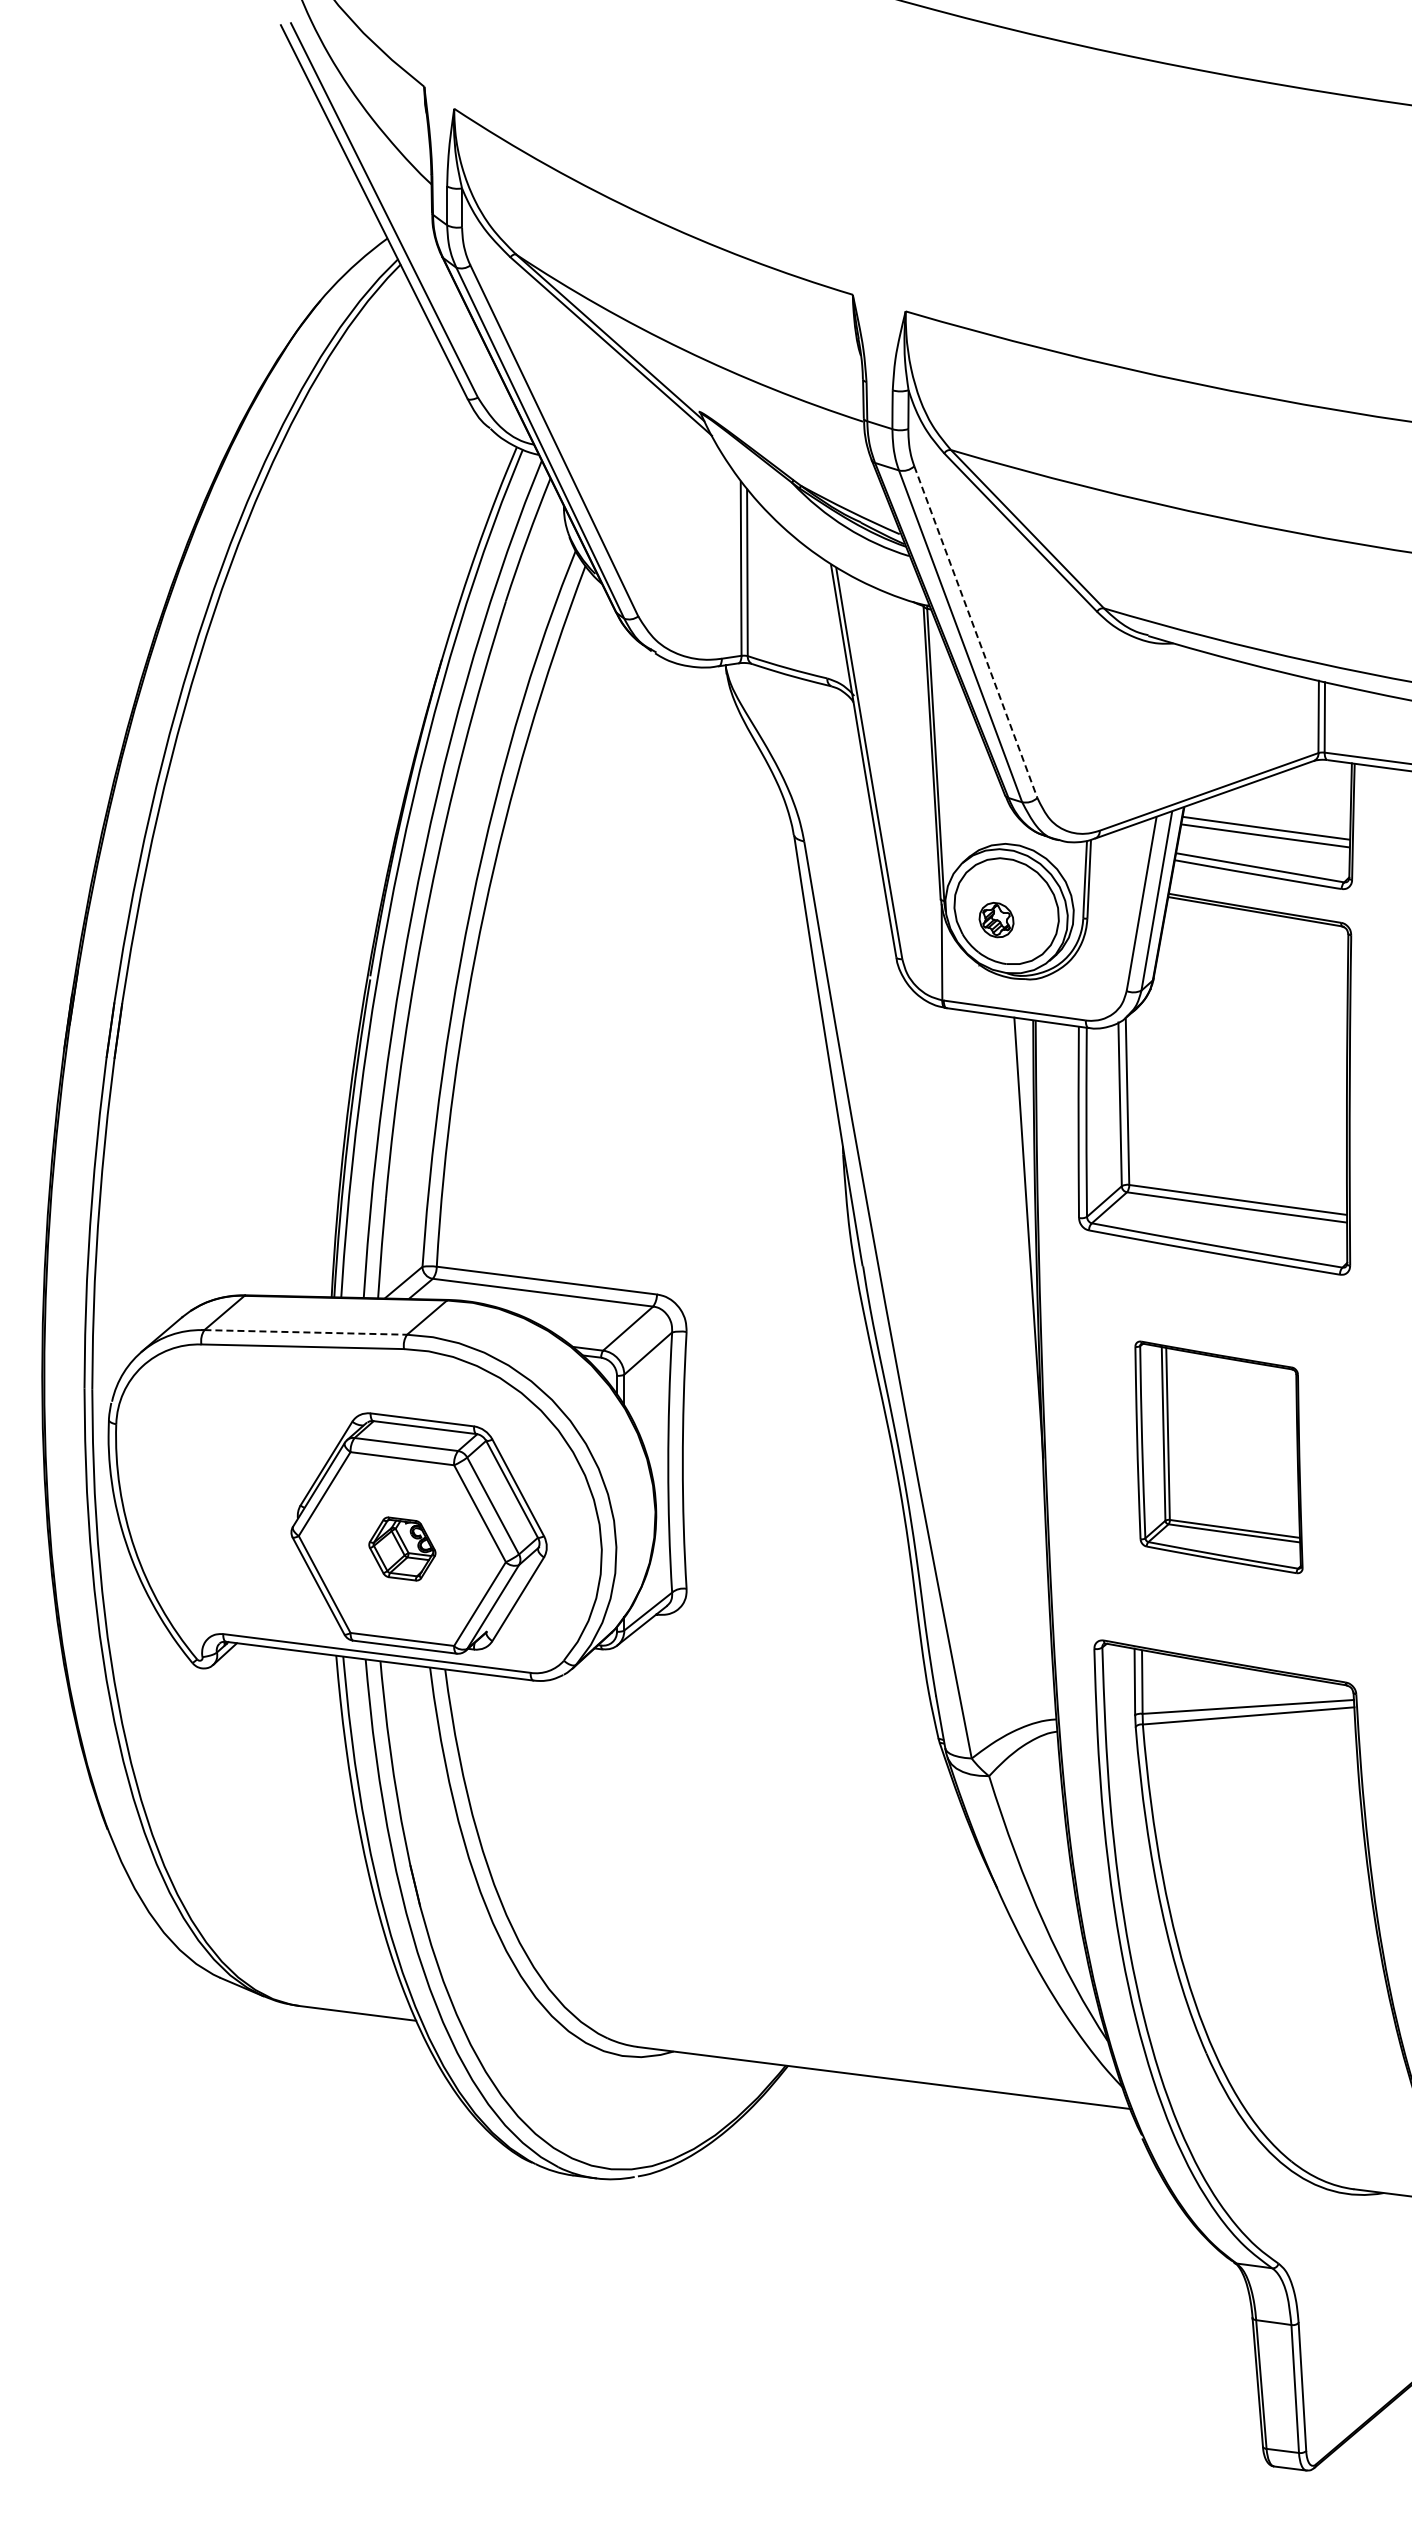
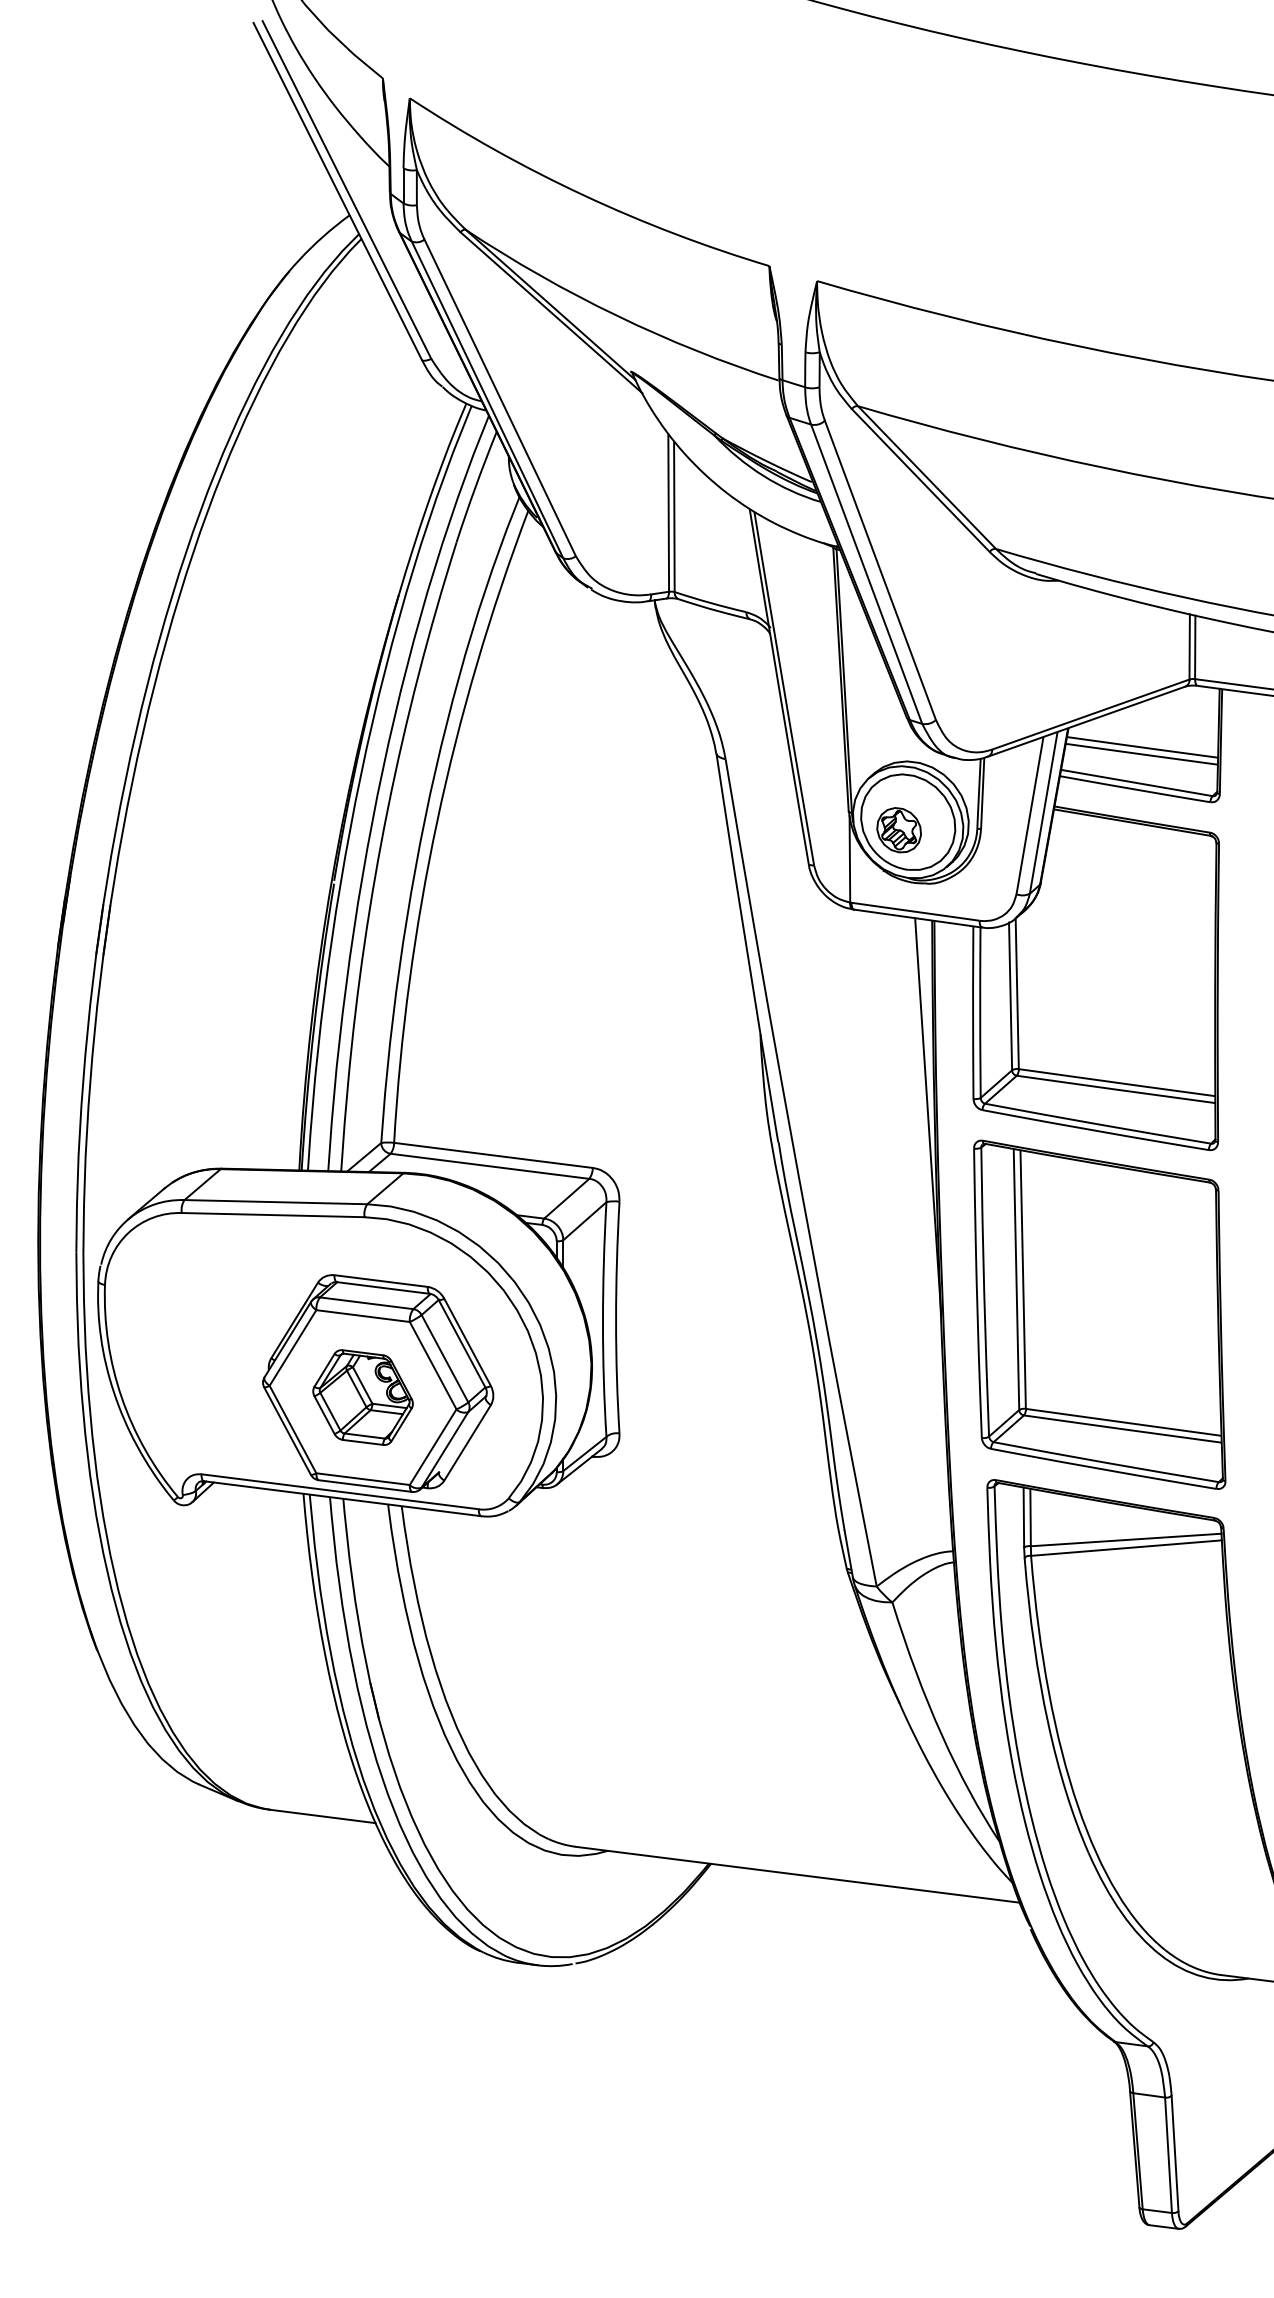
line: (975, 632) -> (880, 570), dashed -> solid
part: (996, 919) -> (899, 829), size x1.43
line: (306, 1332) -> (276, 1202), dashed -> solid
part: (1218, 1457) -> (1099, 1314), size x1.67
part: (402, 1548) -> (363, 1397), size x1.67

